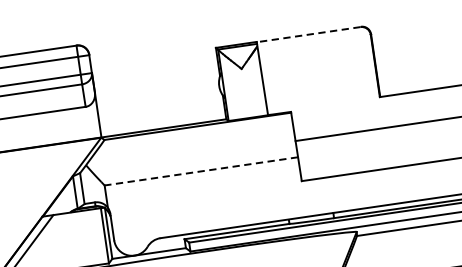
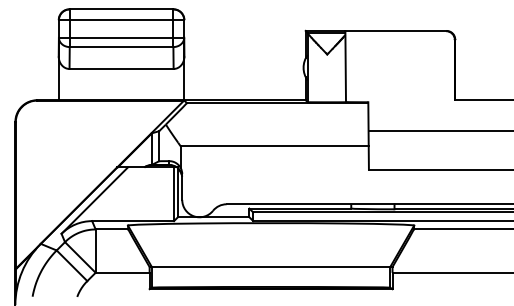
line: (308, 34) -> (395, 31), dashed -> solid
line: (201, 171) -> (274, 146), dashed -> solid

